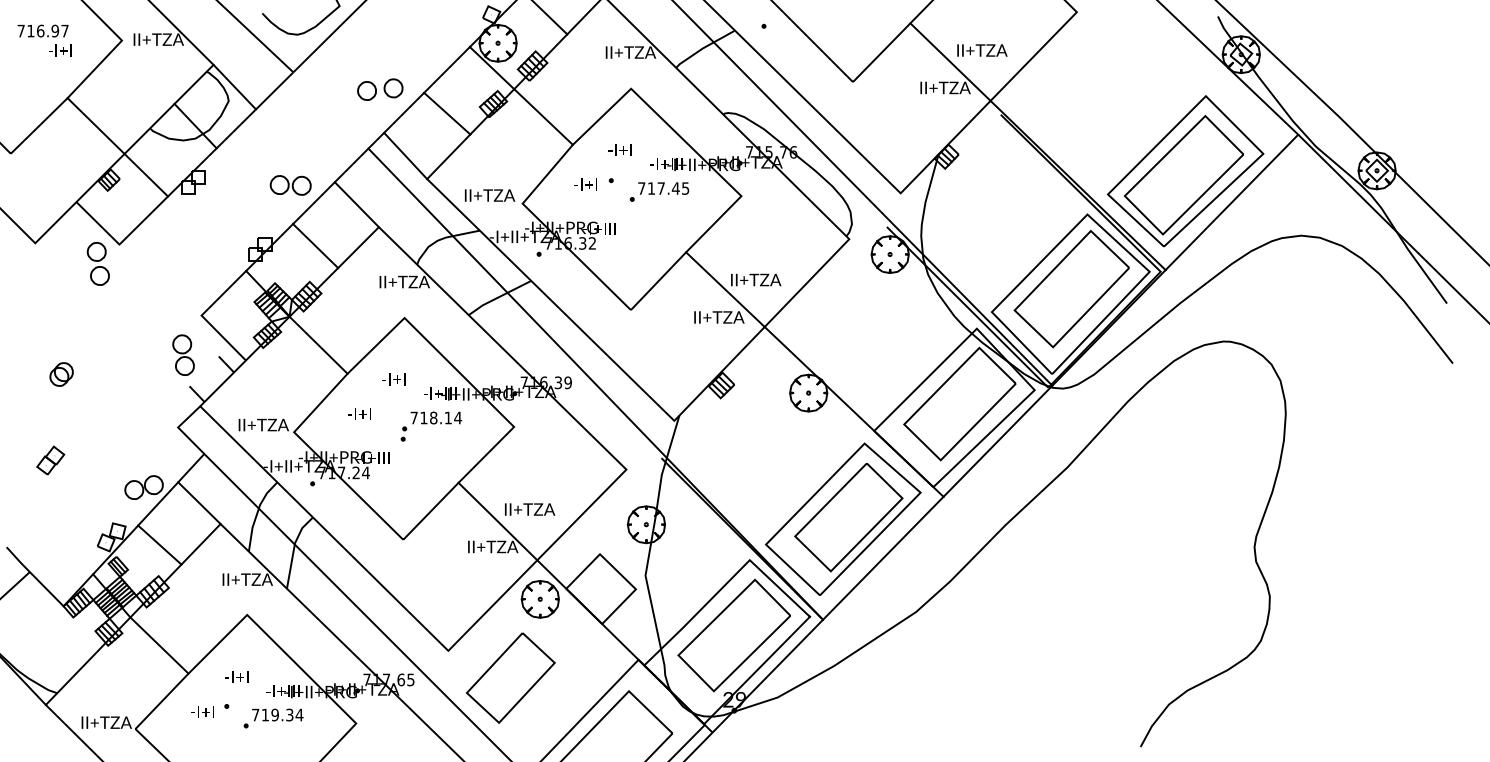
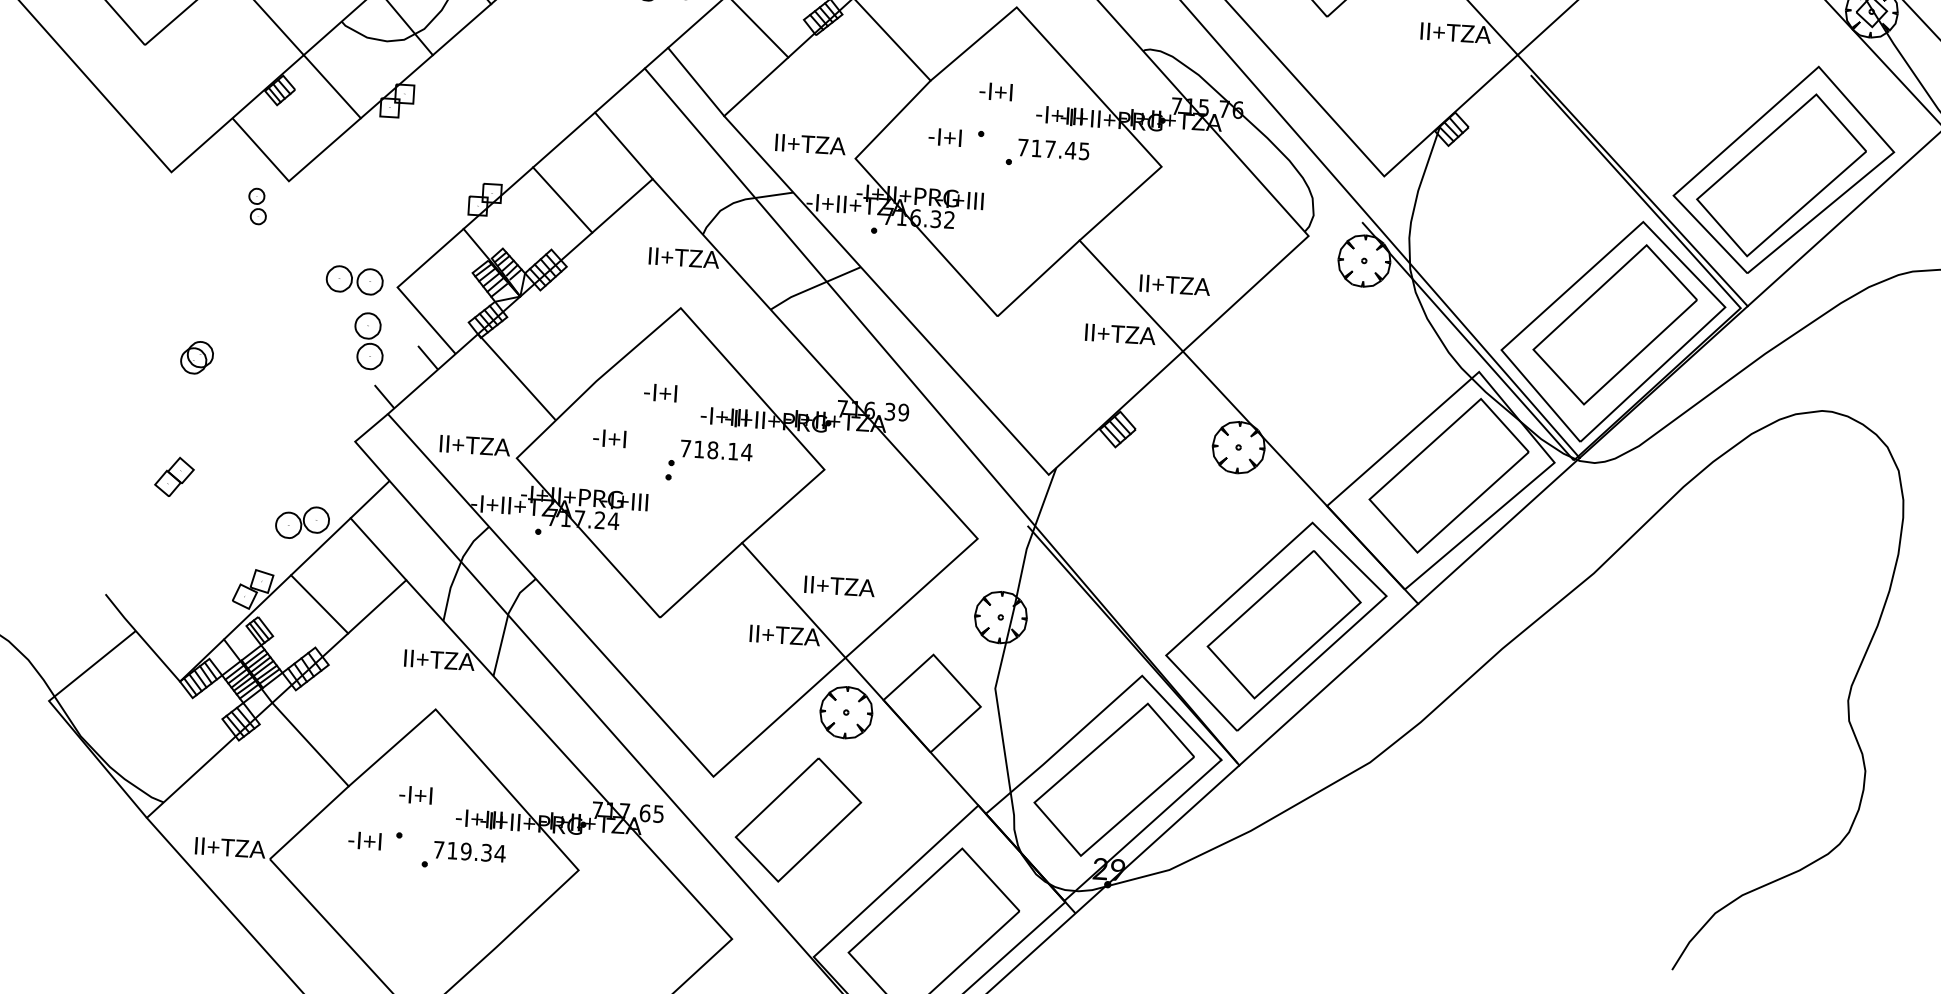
part: (290, 185) -> (354, 280), moved
part: (97, 263) -> (256, 205), size x0.6
line: (318, 344) -> (516, 375), moved

